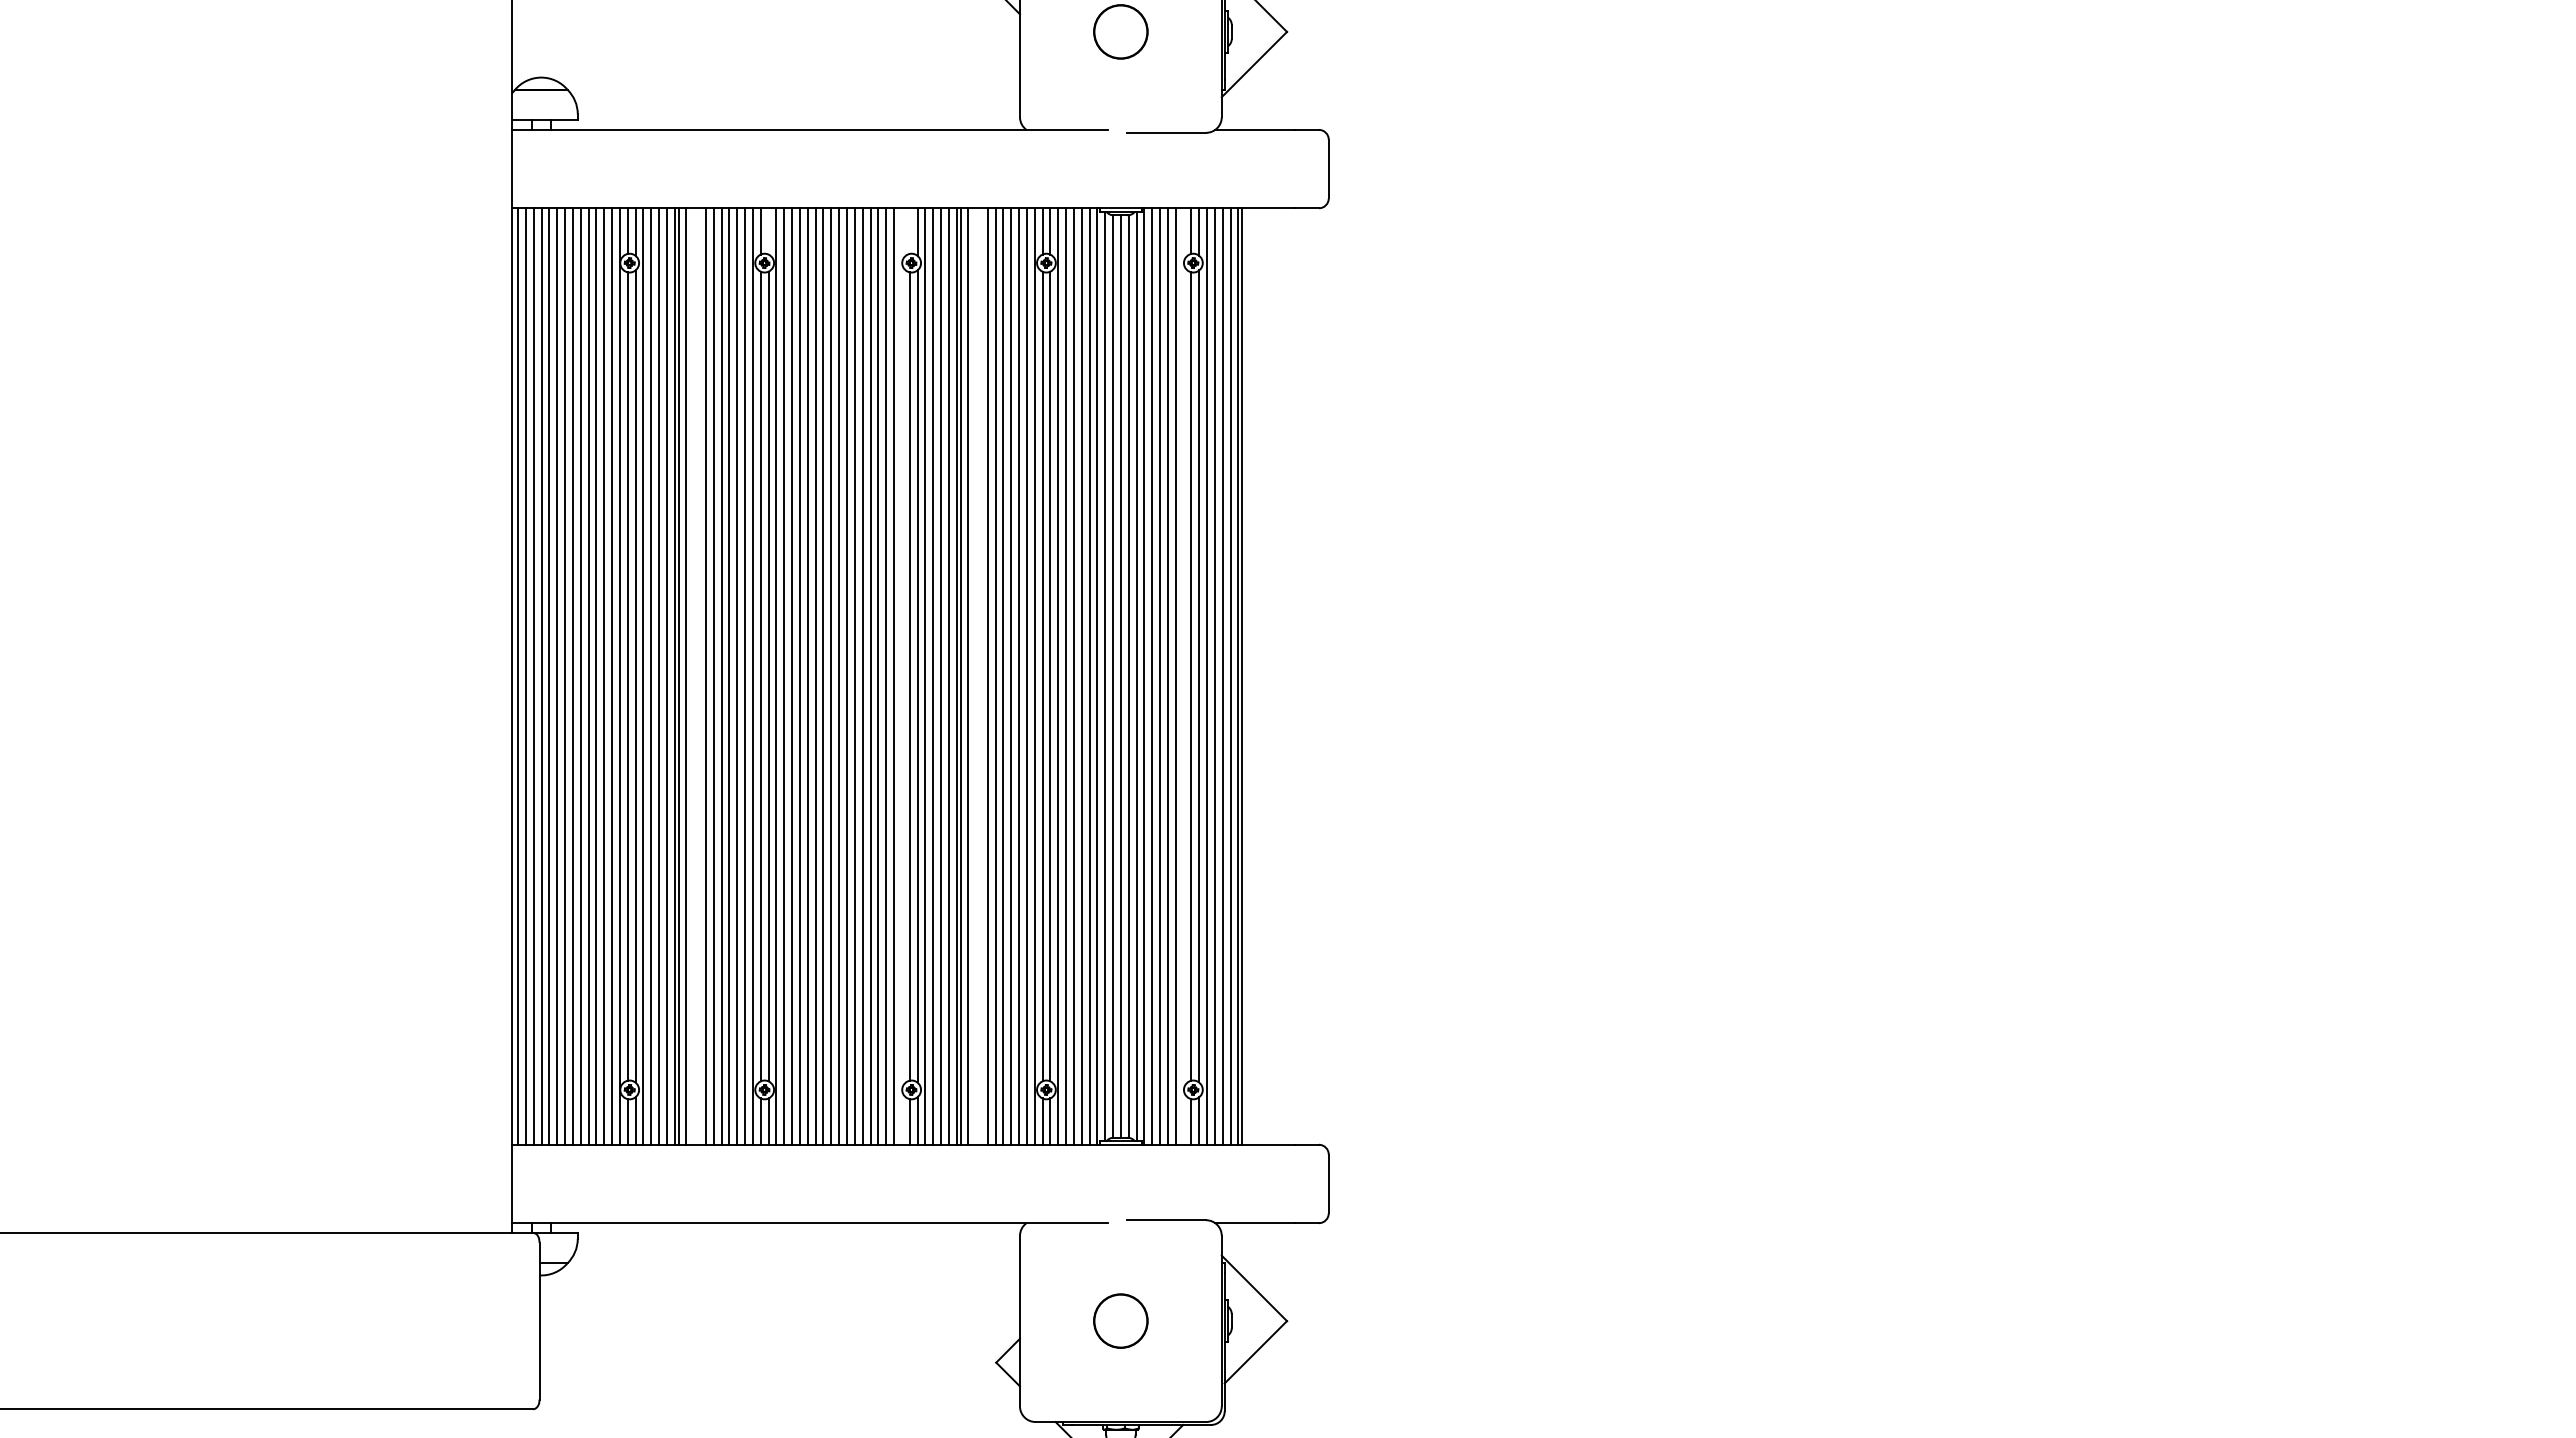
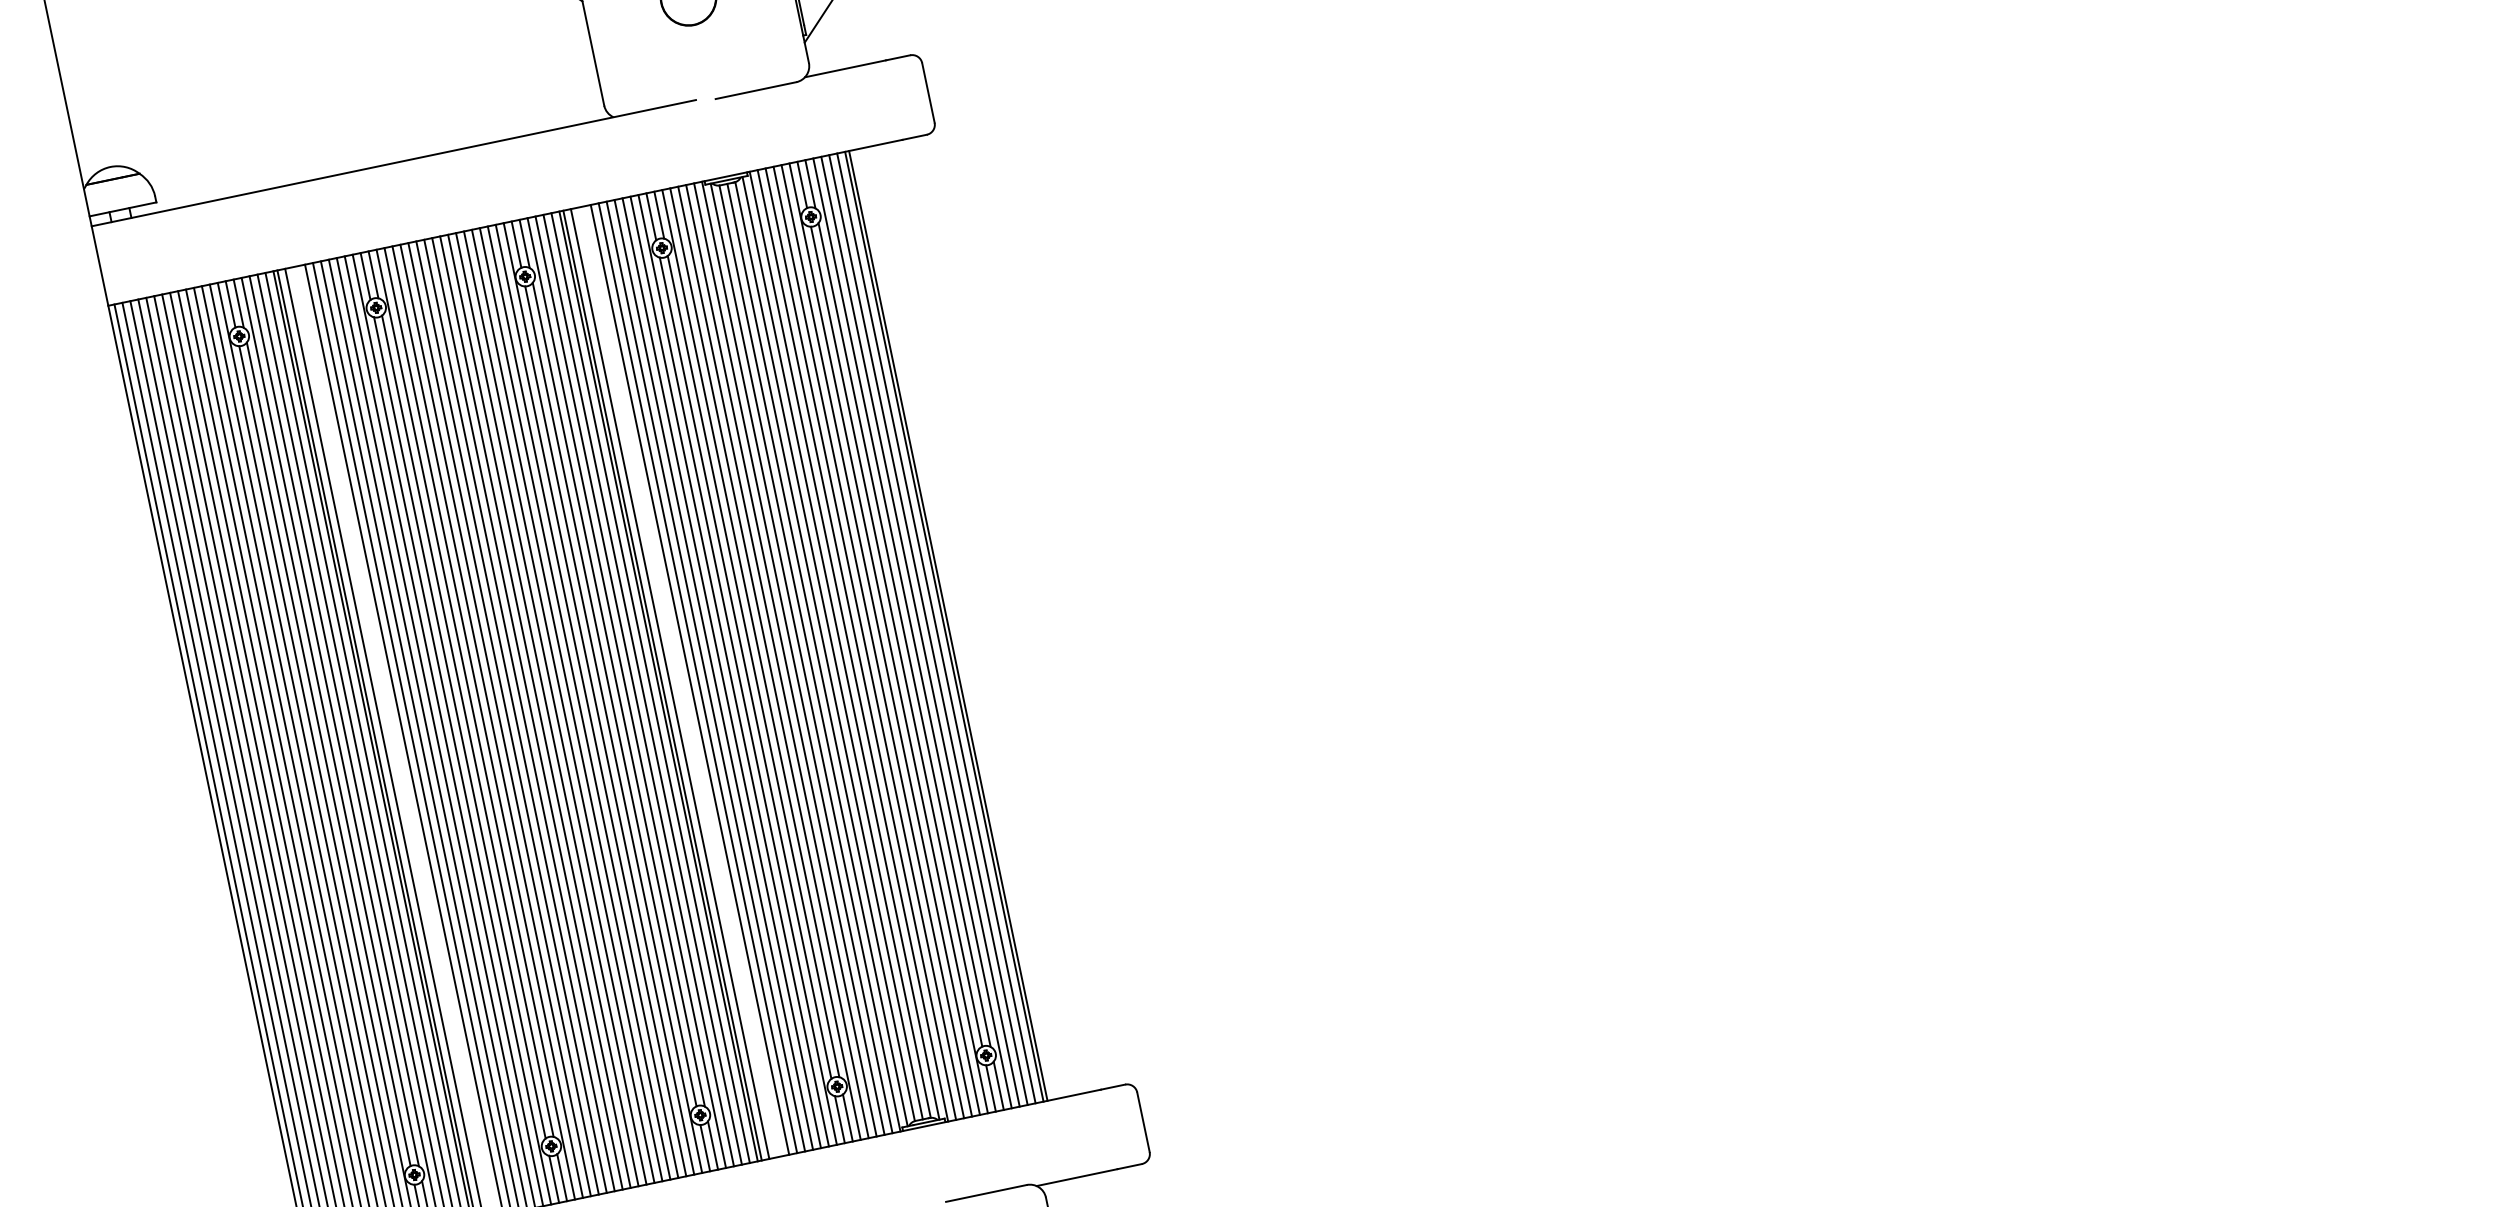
line: (909, 230) -> (516, 244), added
line: (768, 231) -> (373, 274), added
line: (901, 676) -> (602, 698), added
line: (1183, 676) -> (888, 638), added

